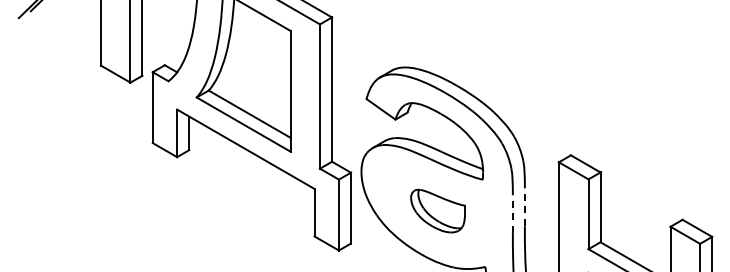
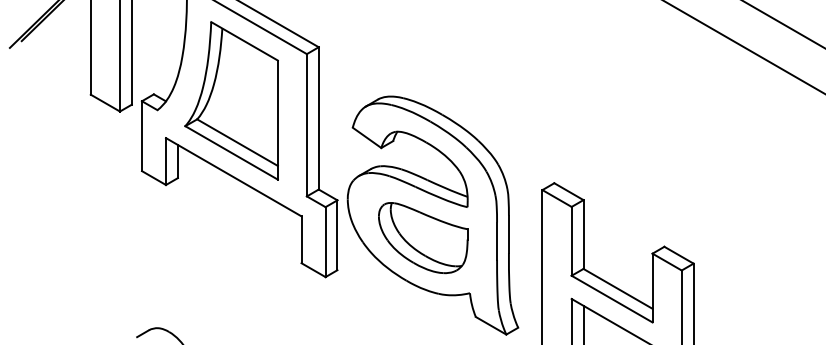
line: (524, 207) -> (508, 234), dashed -> solid
part: (438, 211) -> (423, 238), size x1.67
line: (513, 214) -> (497, 241), dashed -> solid

